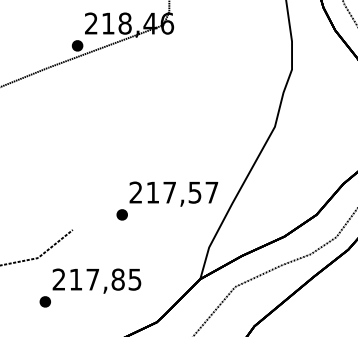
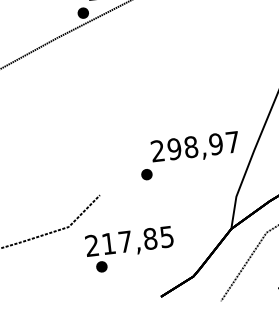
text: (173, 192) -> (194, 146), 217,57 -> 298,97
part: (44, 301) -> (101, 266), moved

